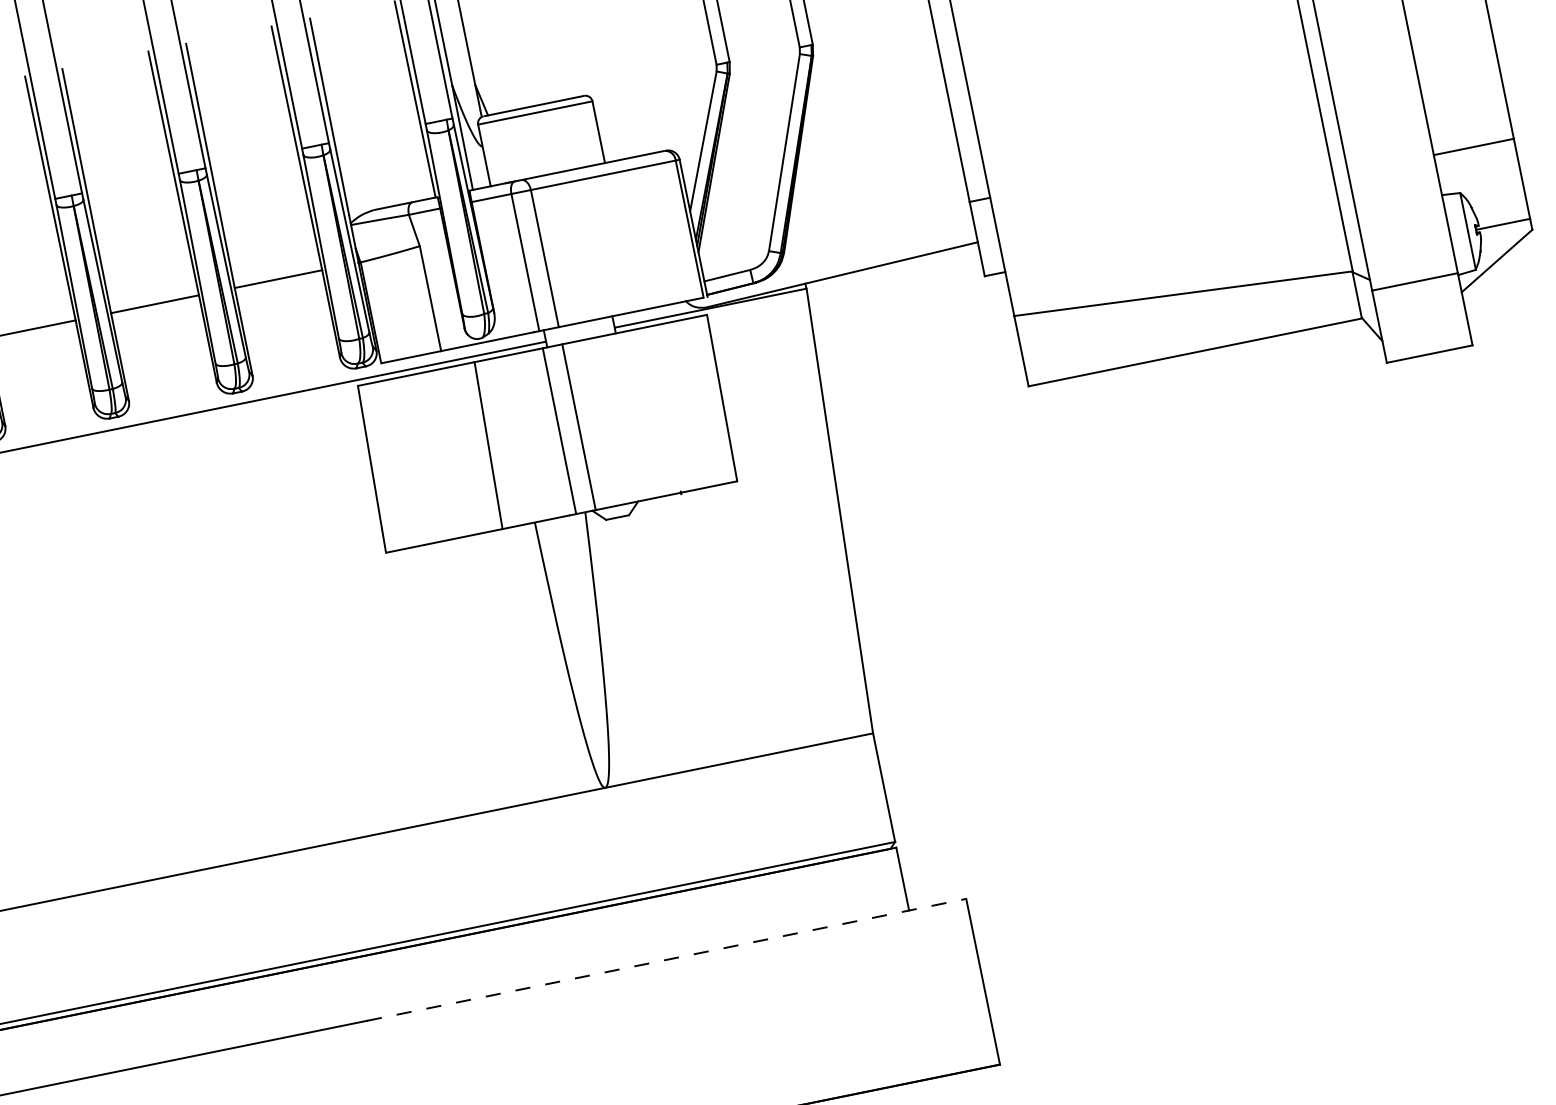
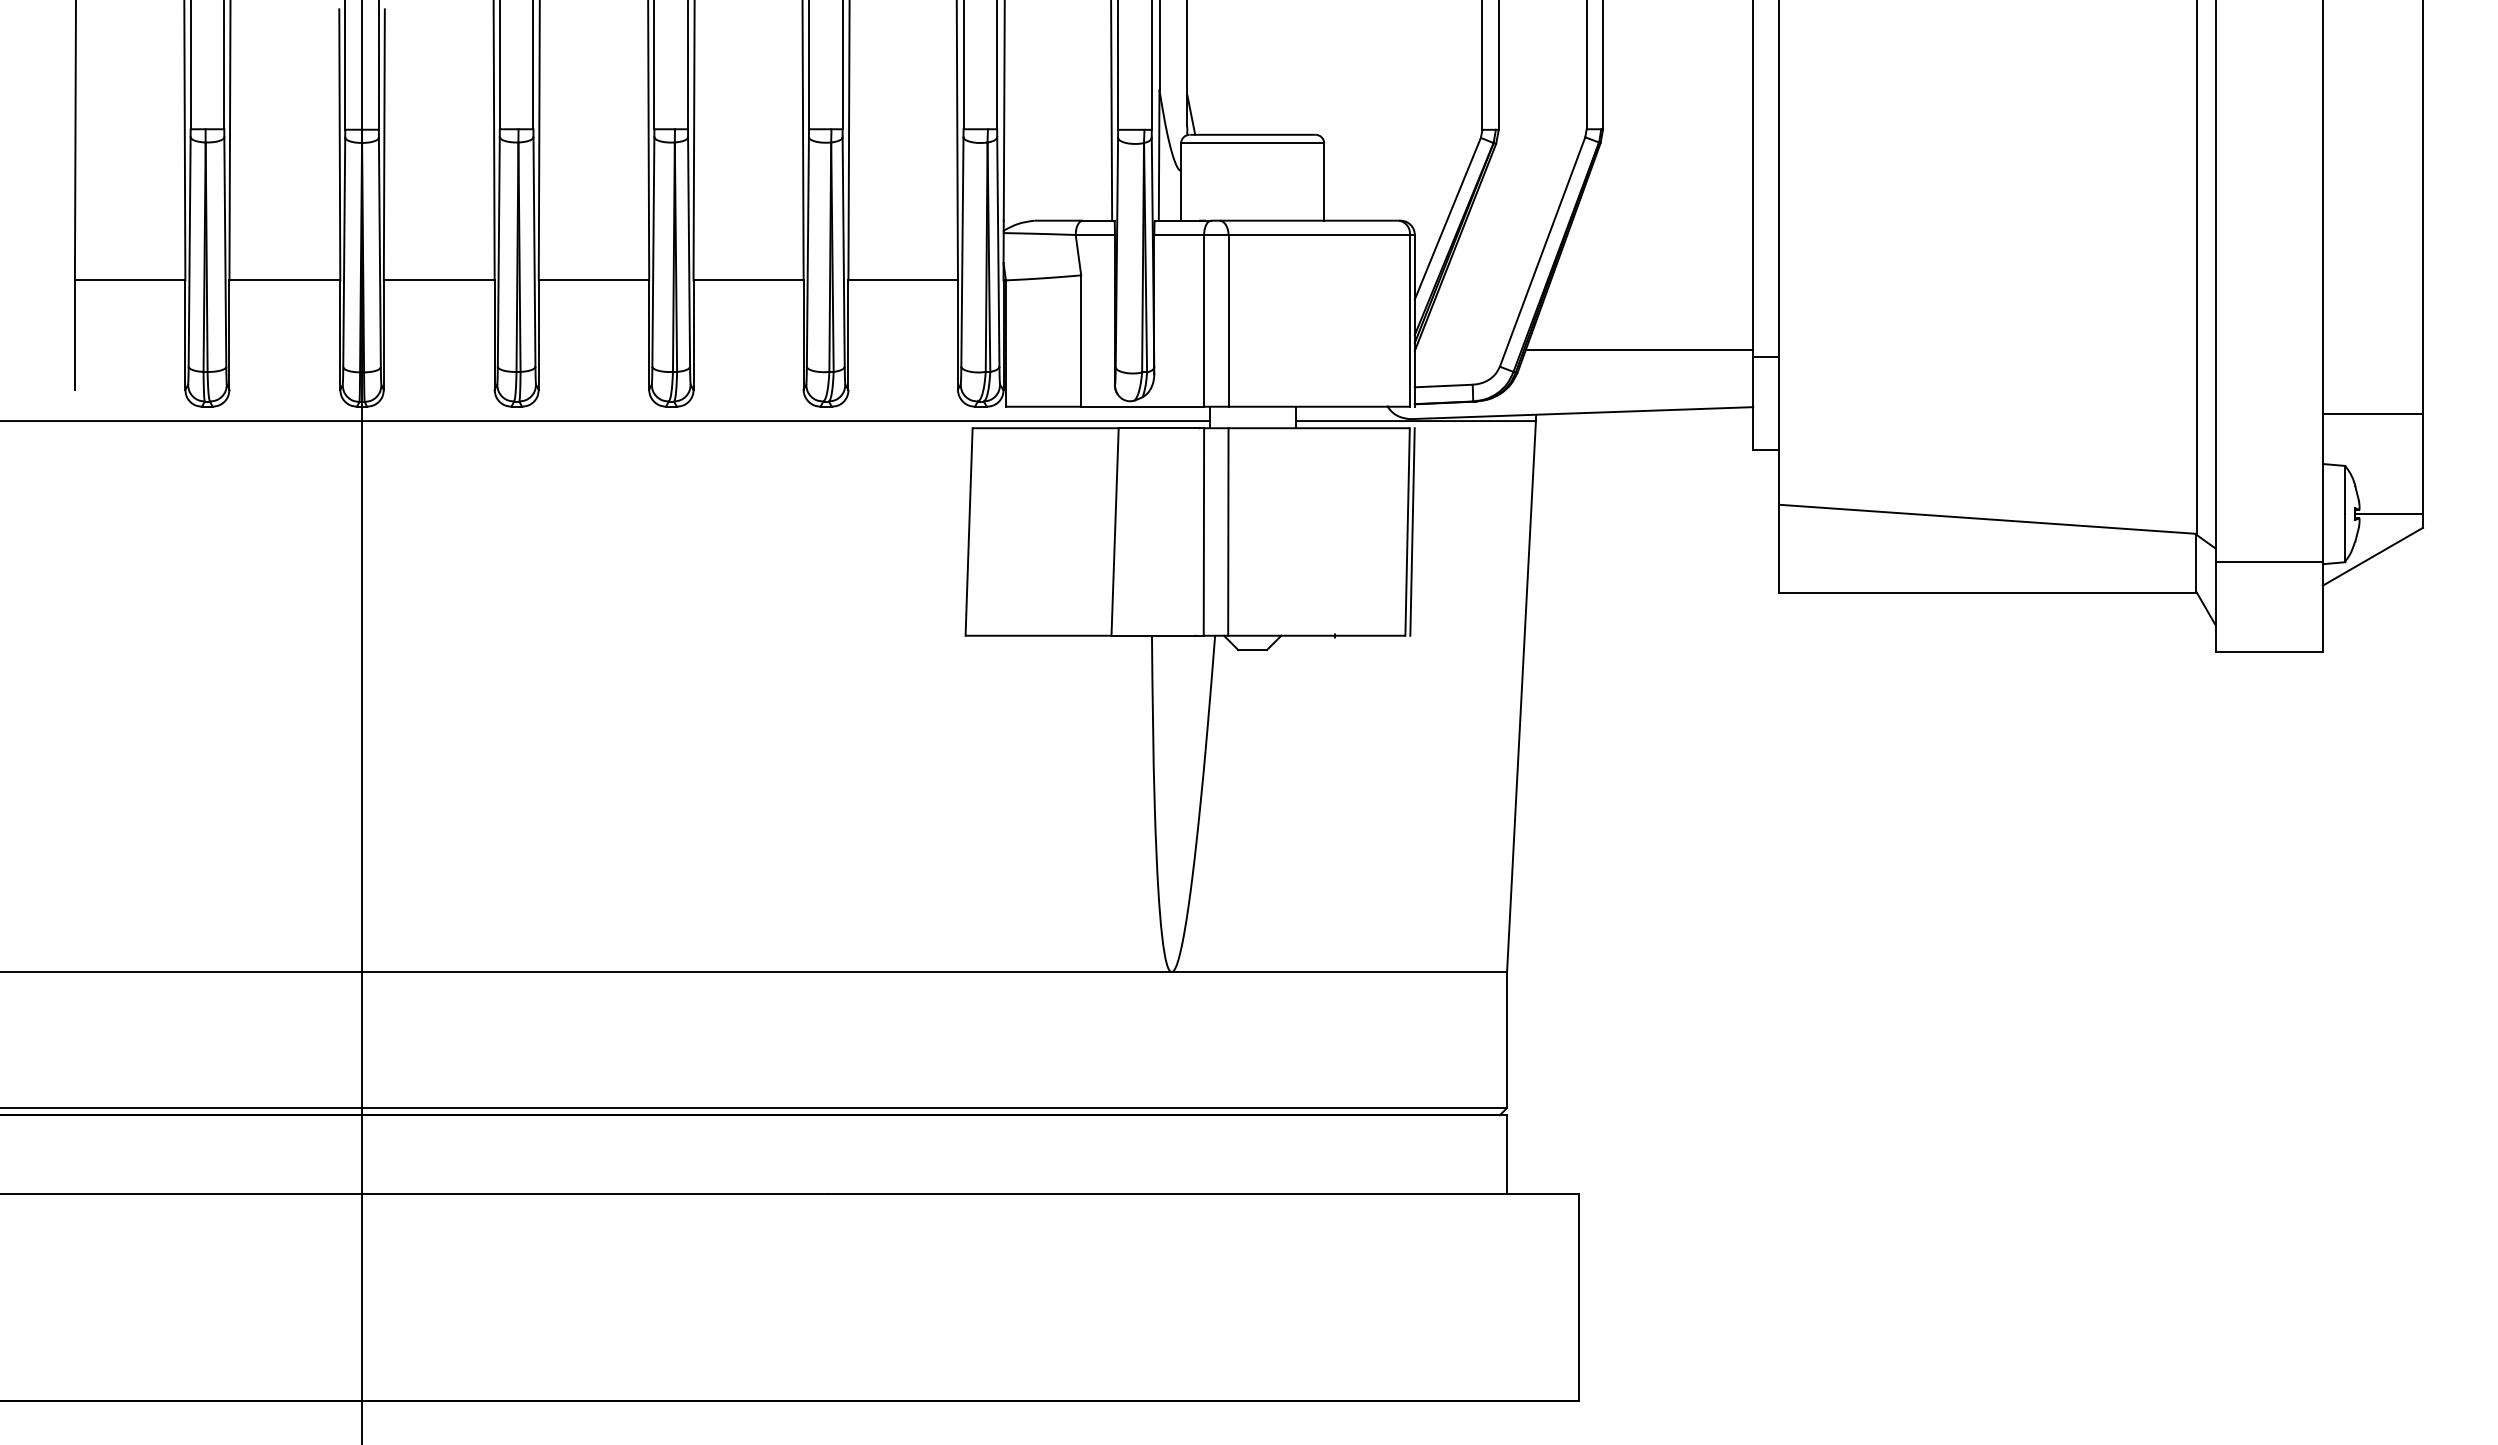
line: (877, 214) -> (1639, 349), added
line: (725, 396) -> (1412, 531), added
line: (666, 959) -> (1203, 1193), dashed -> solid

